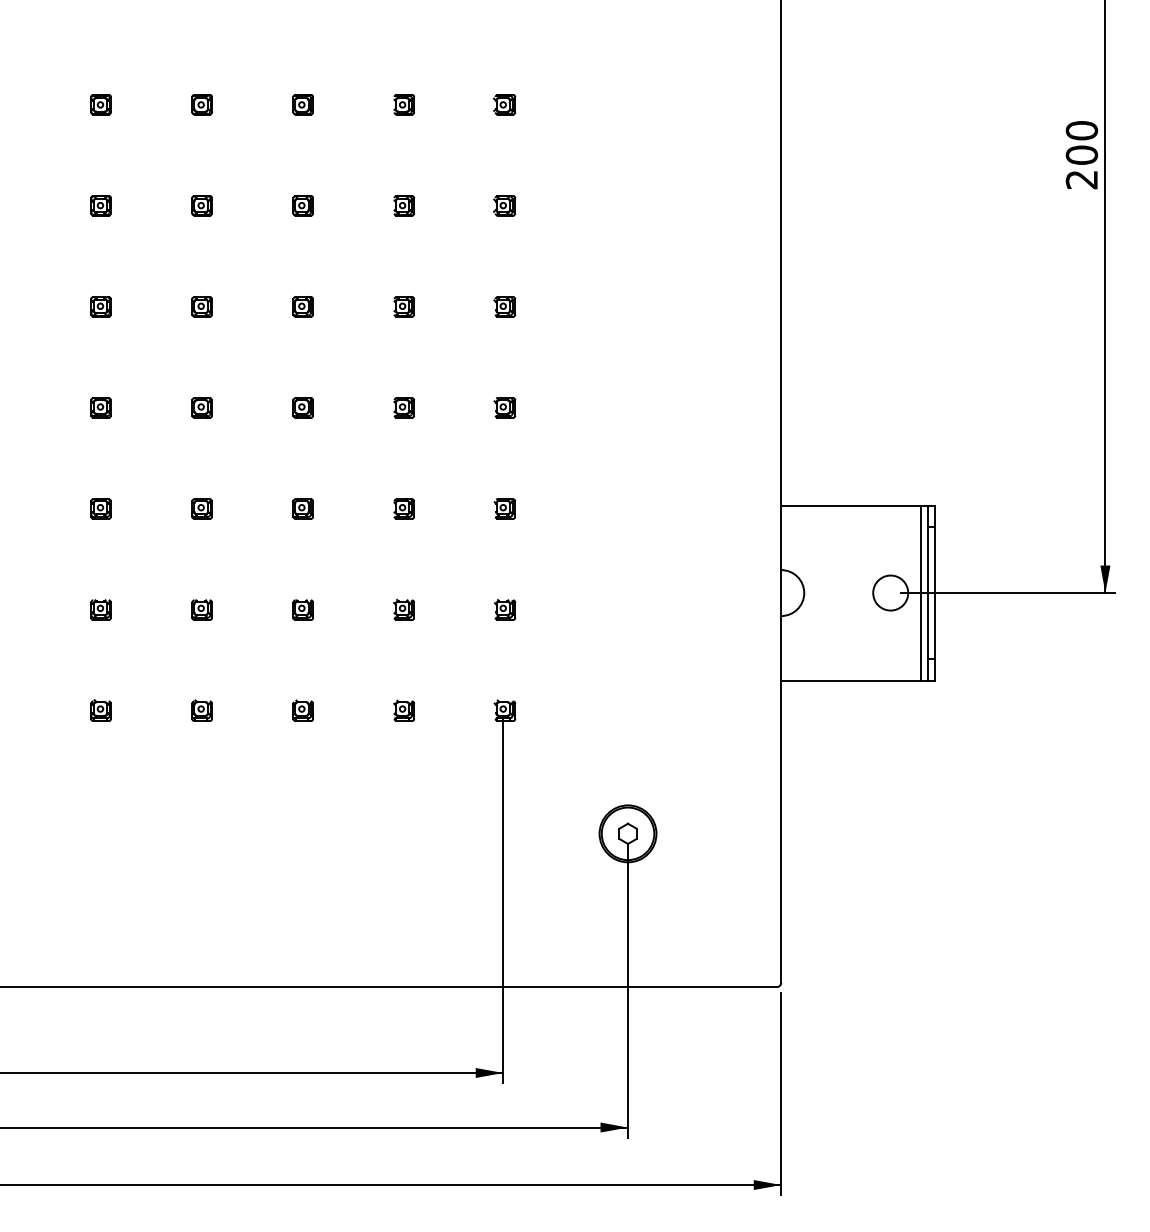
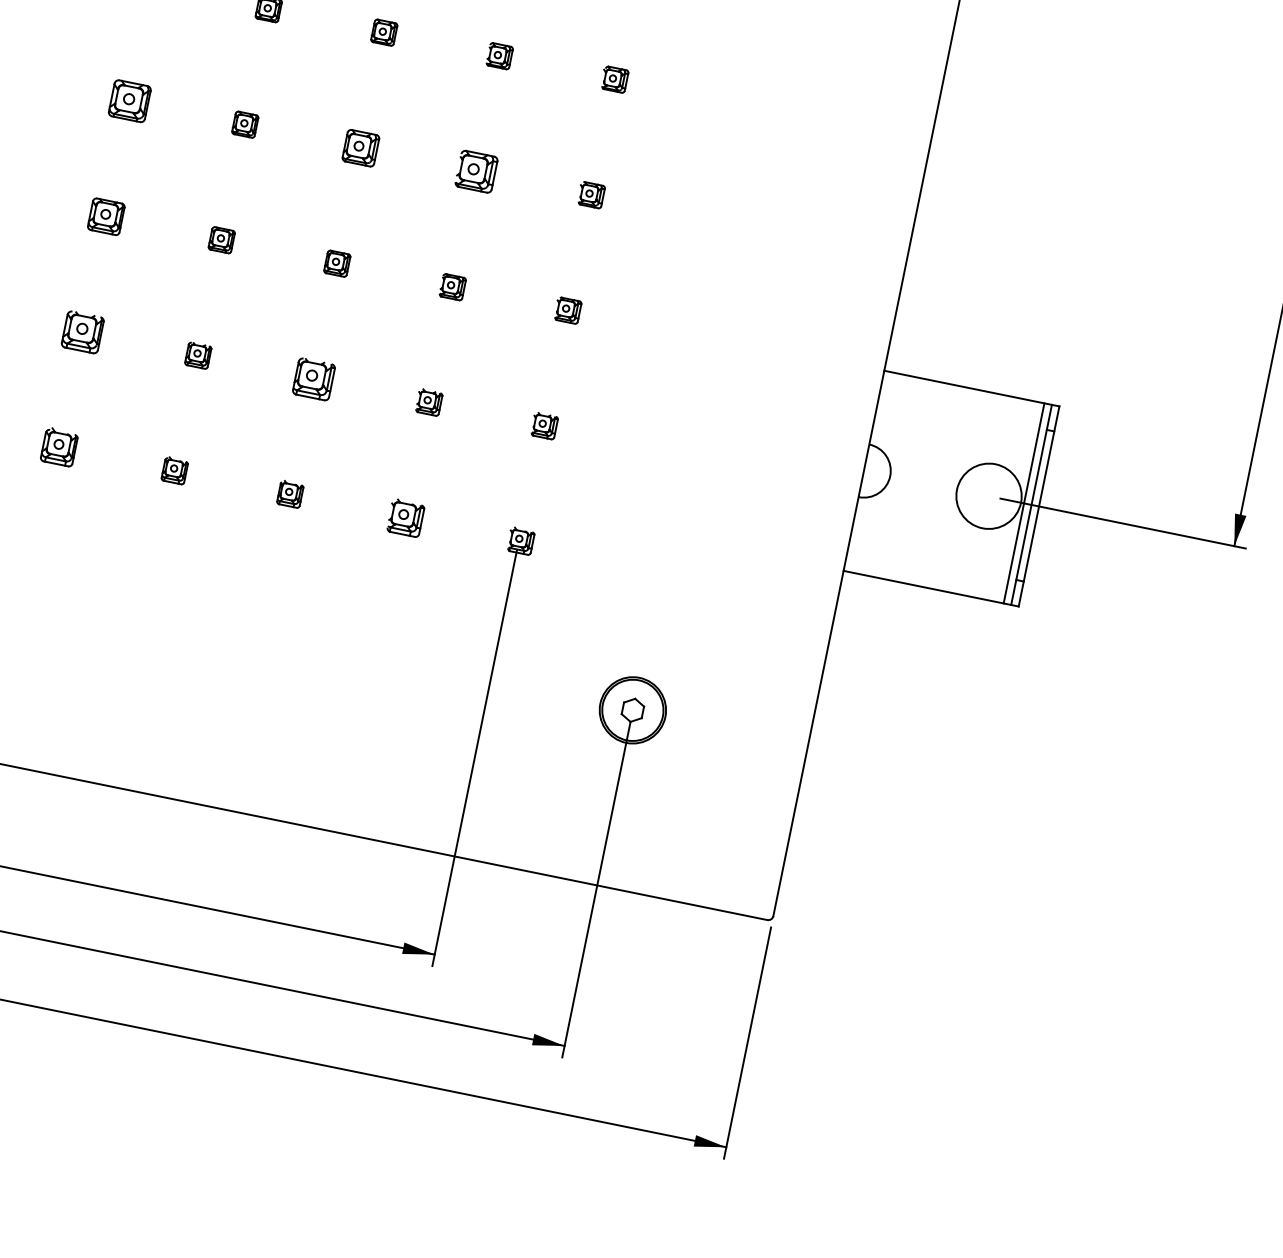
part: (100, 407) -> (129, 100), size x1.6
part: (302, 407) -> (360, 147), size x1.4
part: (403, 407) -> (475, 170), size x1.6
part: (100, 508) -> (105, 215), size x1.4
circle: (890, 592) -> (988, 495), size x1.6
part: (100, 609) -> (82, 331), size x1.6
part: (302, 609) -> (313, 378), size x1.6
part: (100, 710) -> (58, 446), size x1.4
part: (403, 710) -> (404, 517), size x1.4

